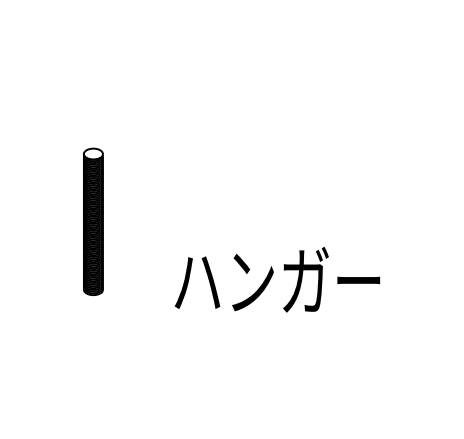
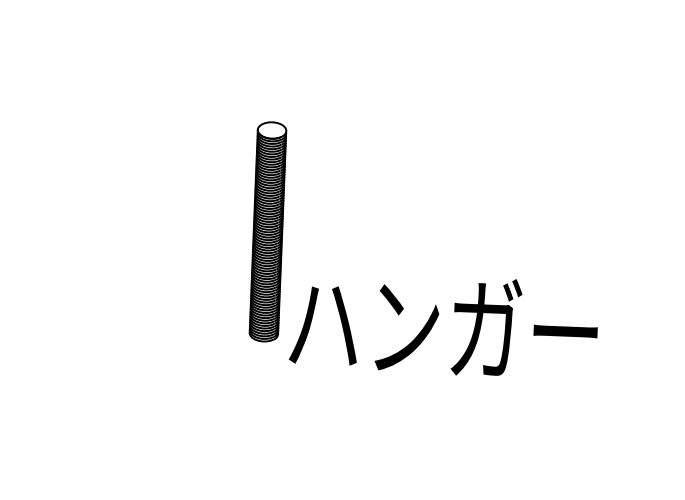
part: (92, 221) -> (266, 231), moved

